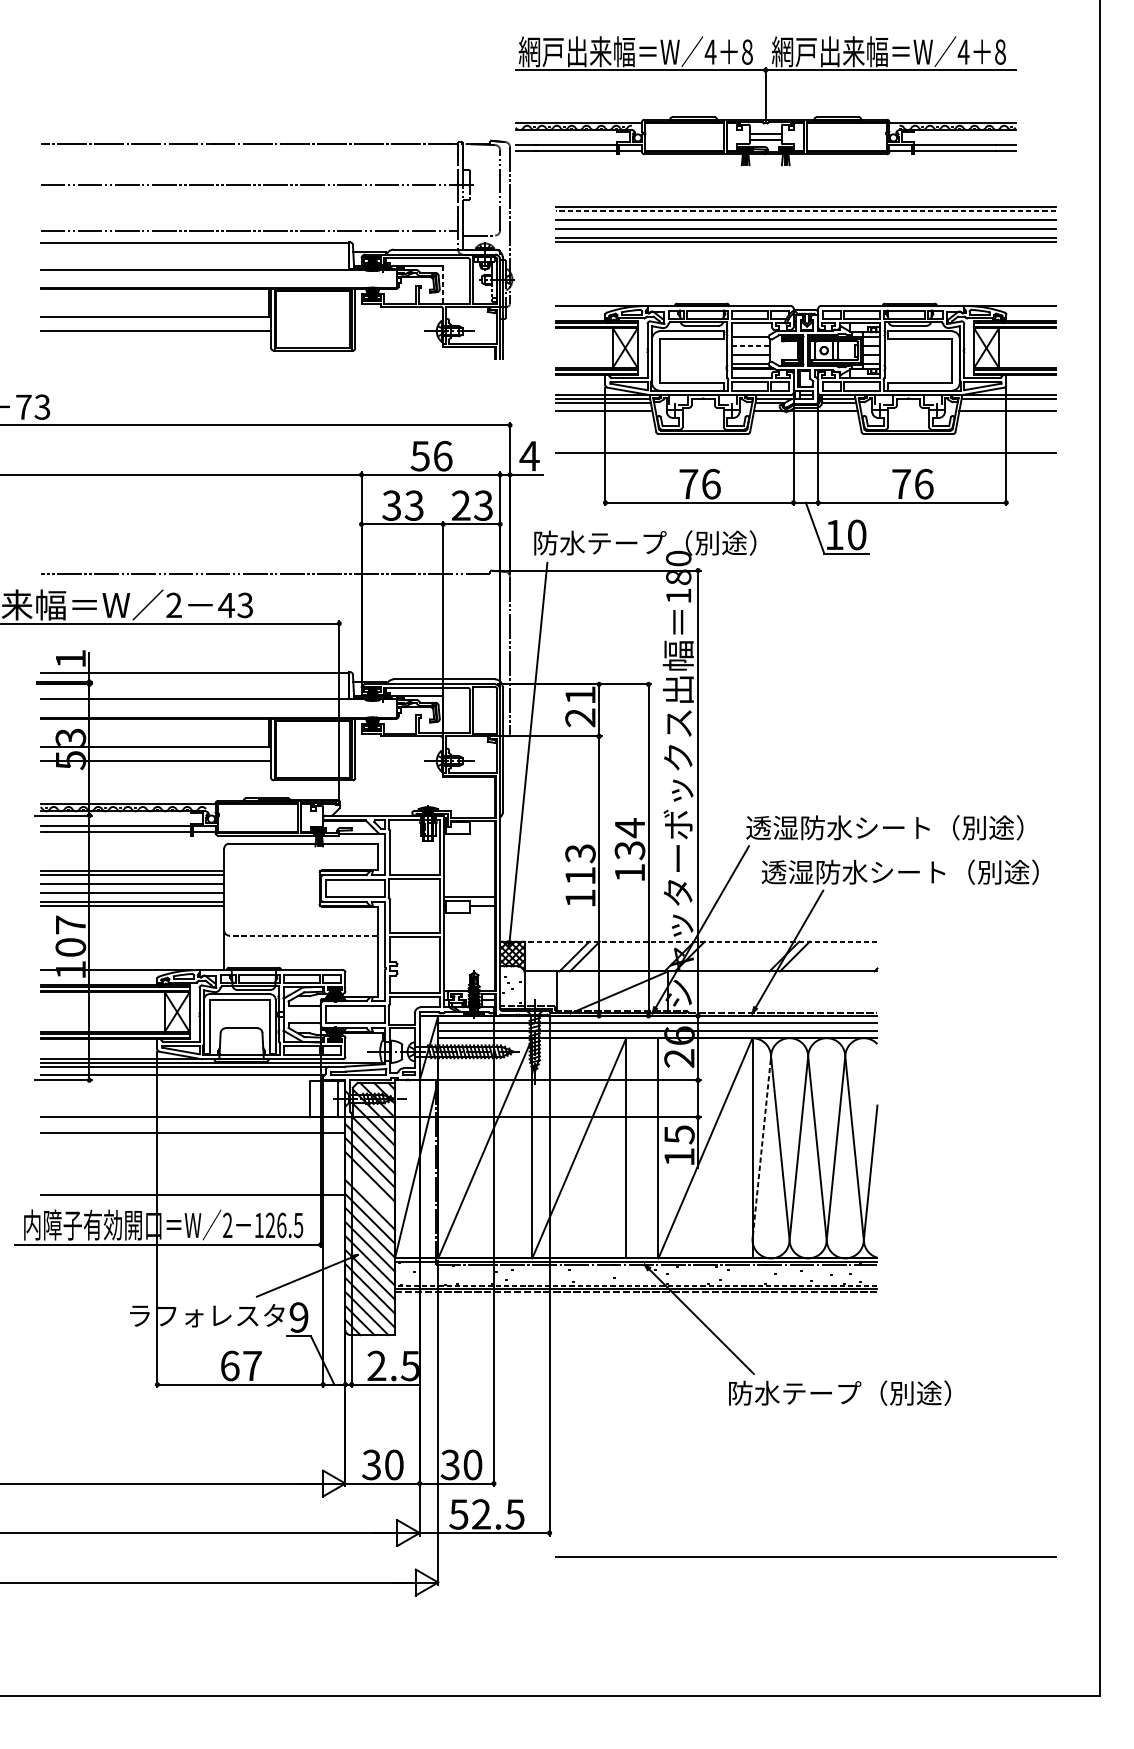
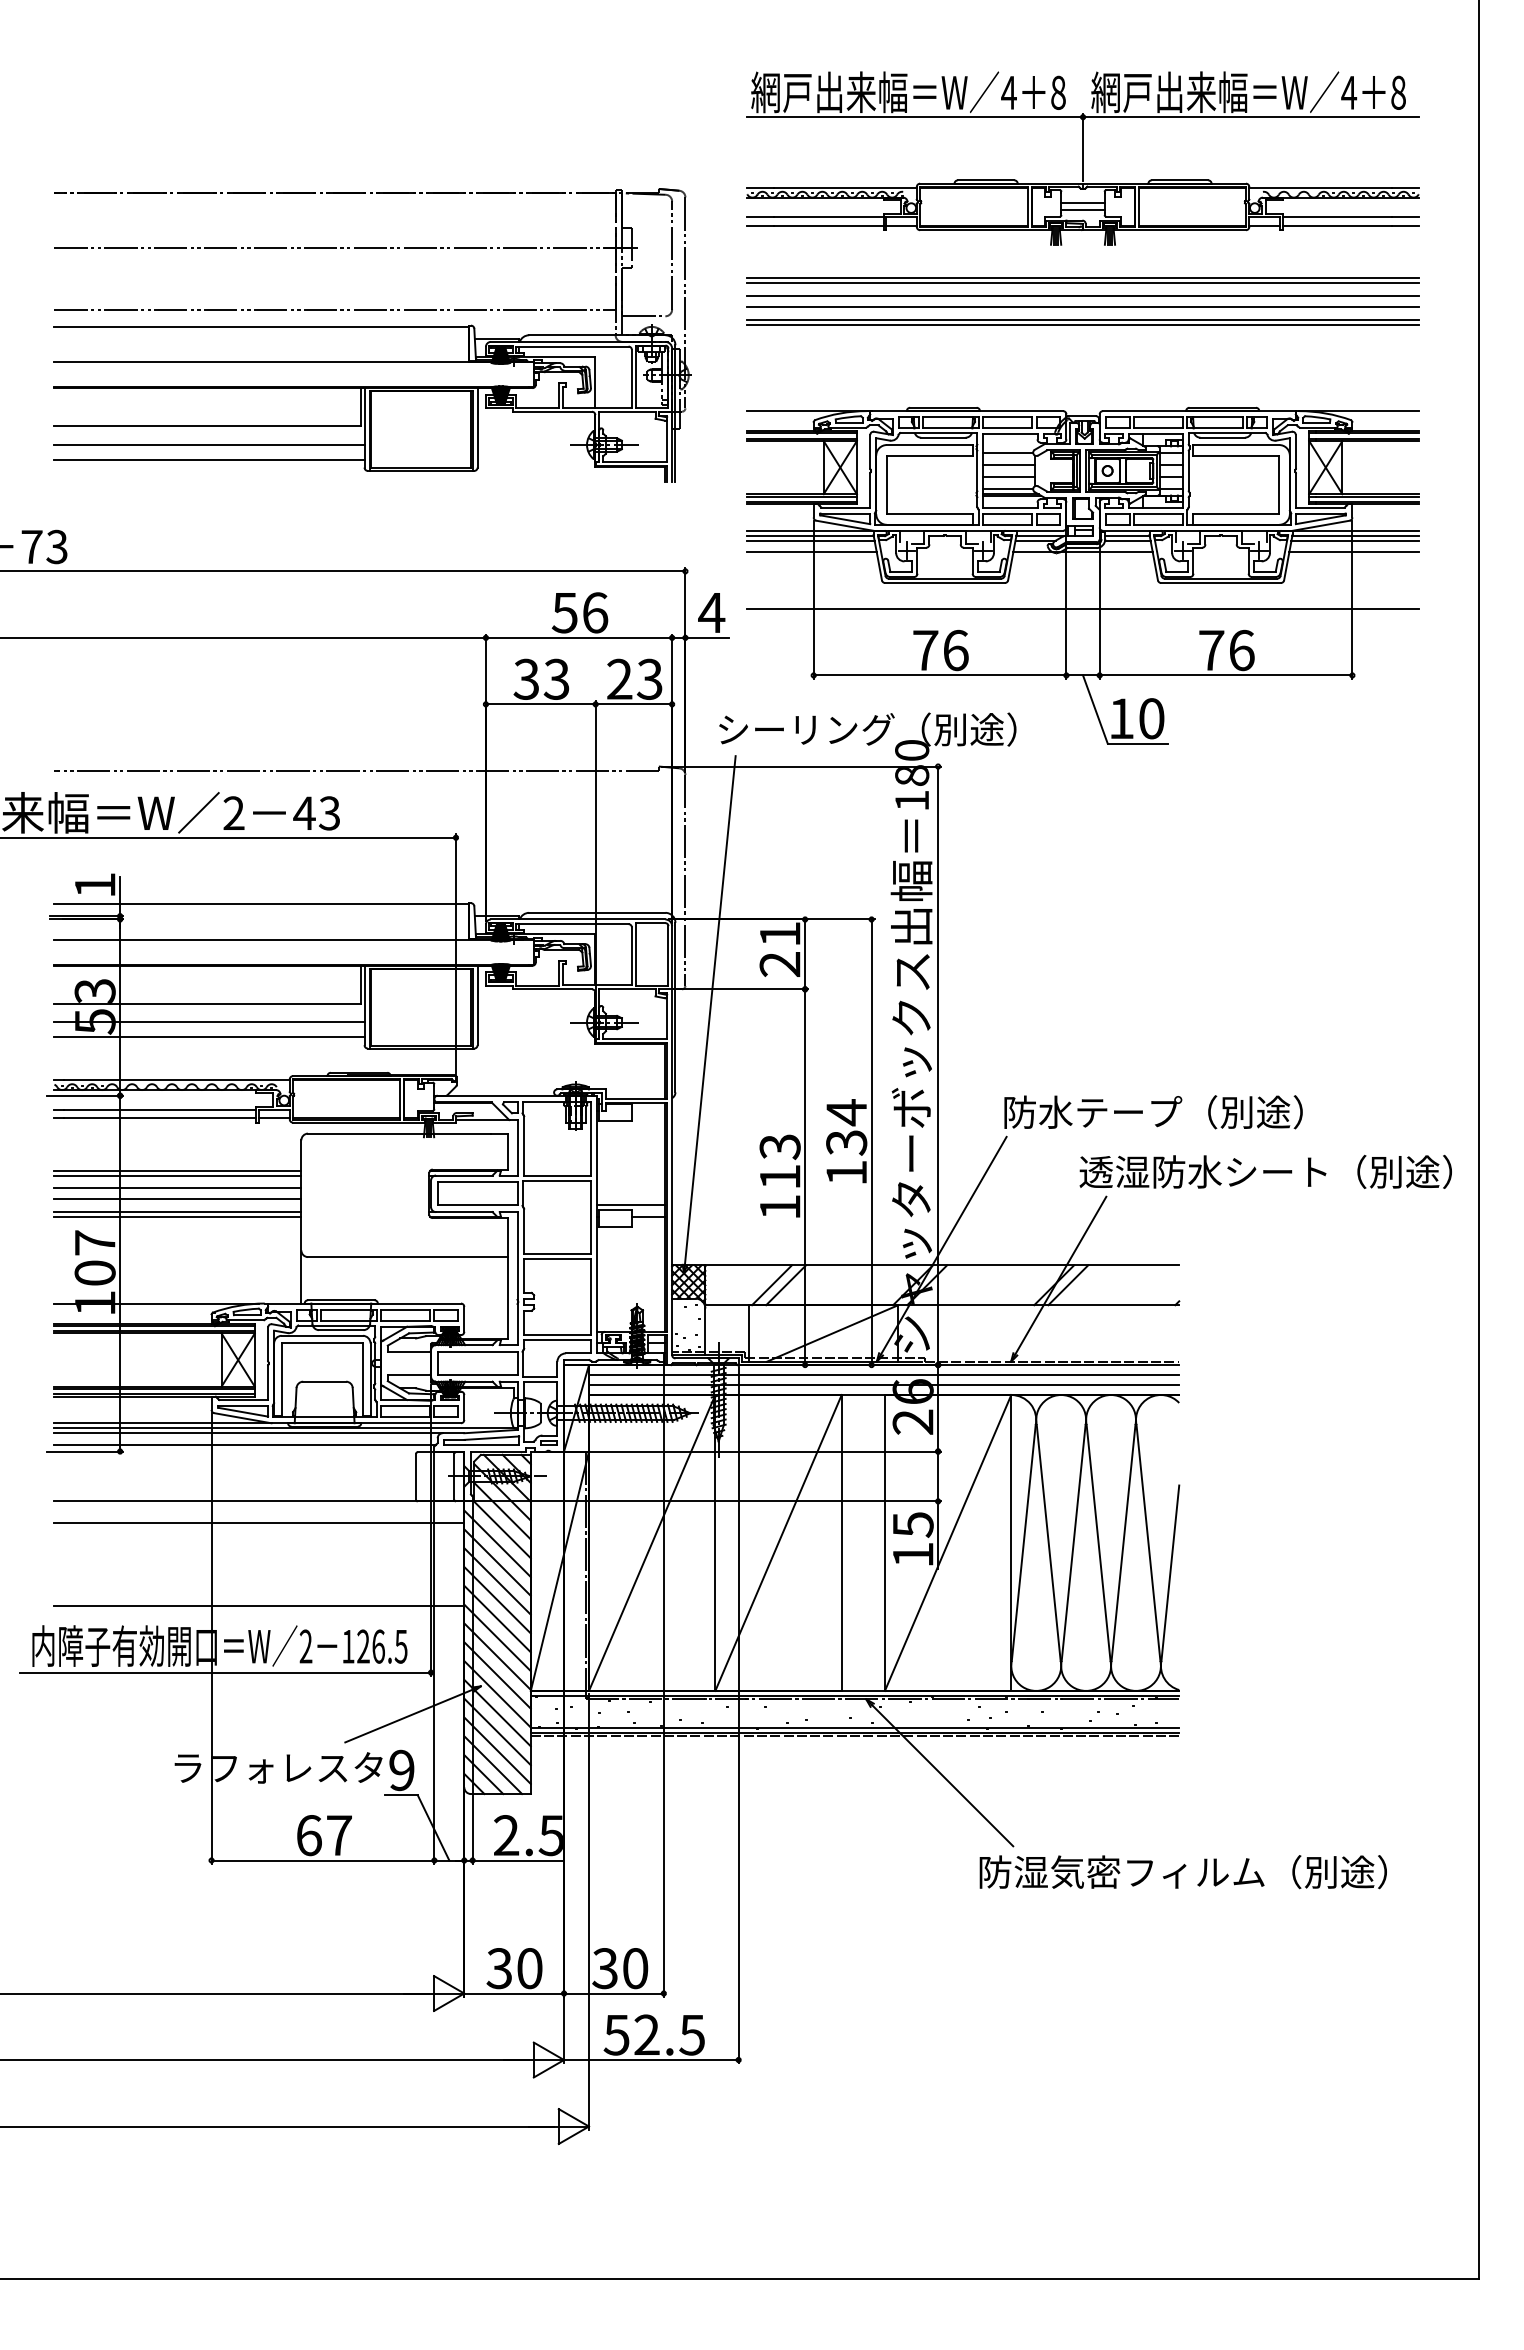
part: (765, 101) -> (1082, 158), moved
line: (806, 211) -> (1083, 283), dashed -> solid
line: (443, 284) -> (595, 381), dashed -> solid
line: (155, 342) -> (209, 459), added
line: (751, 346) -> (1009, 465), dashed -> solid
line: (1007, 402) -> (1354, 540), added
text: (600, 543) -> (806, 729), 防水テープ（別途） -> シーリング（別途）
line: (155, 772) -> (209, 1037), added
text: (885, 827) -> (1189, 1112), 透湿防水シート（別途） -> 防水テープ（別途）
text: (899, 871) -> (1265, 1171), moved
line: (303, 935) -> (407, 1257), dashed -> solid
line: (701, 941) -> (942, 1265), dashed -> solid
line: (761, 1147) -> (1023, 1542), dashed -> solid
line: (370, 1190) -> (497, 1599), added
line: (635, 1285) -> (854, 1727), dashed -> solid
text: (893, 1393) -> (1200, 1872), 防水テープ（別途） -> 防湿気密フィルム（別途）
line: (805, 1557) -> (1082, 2092), removed

